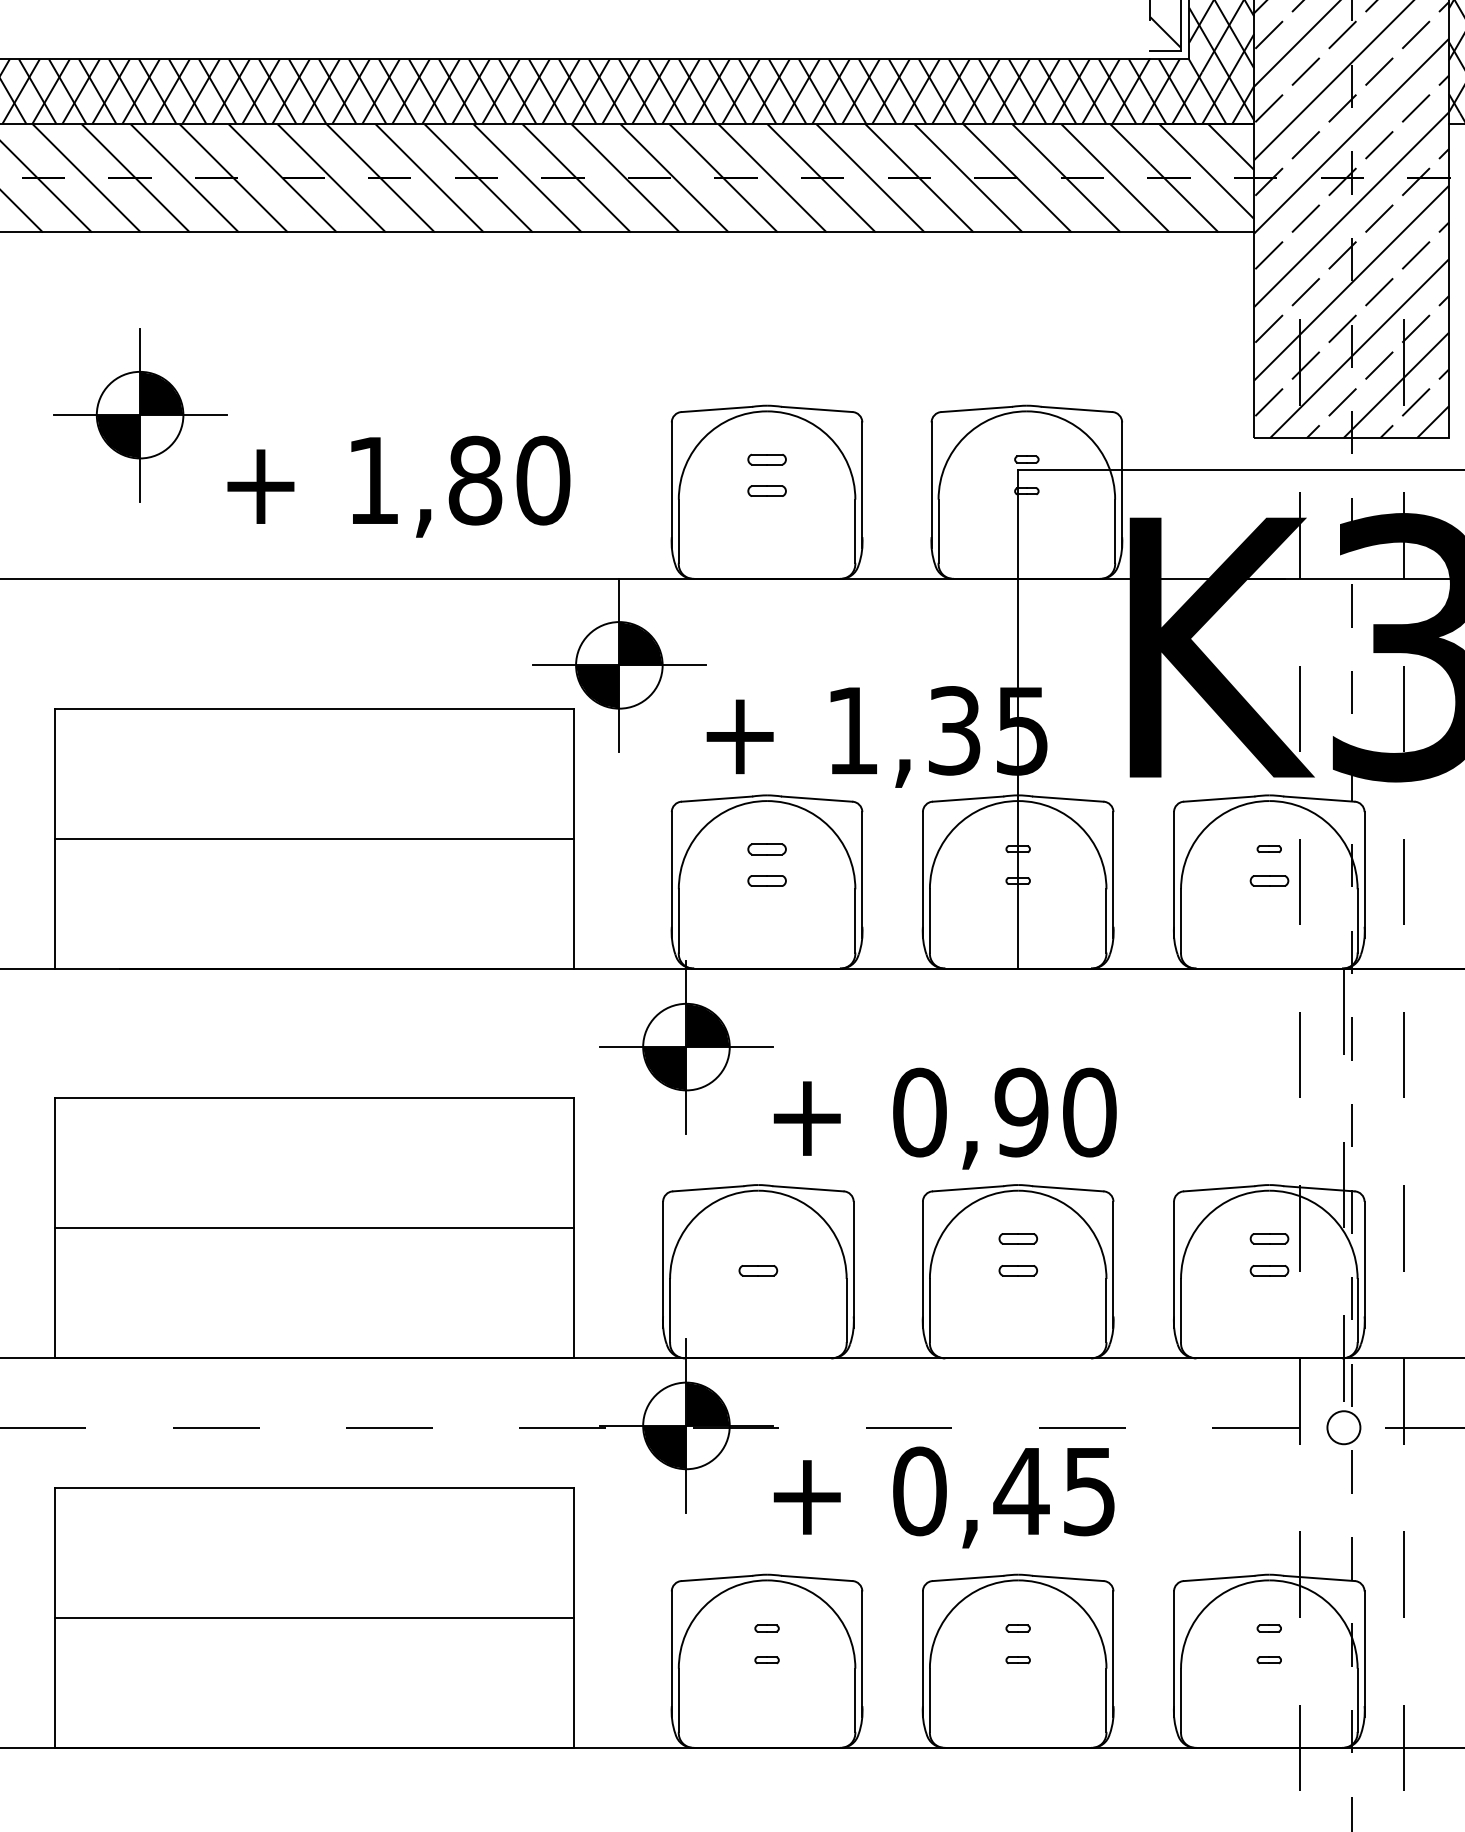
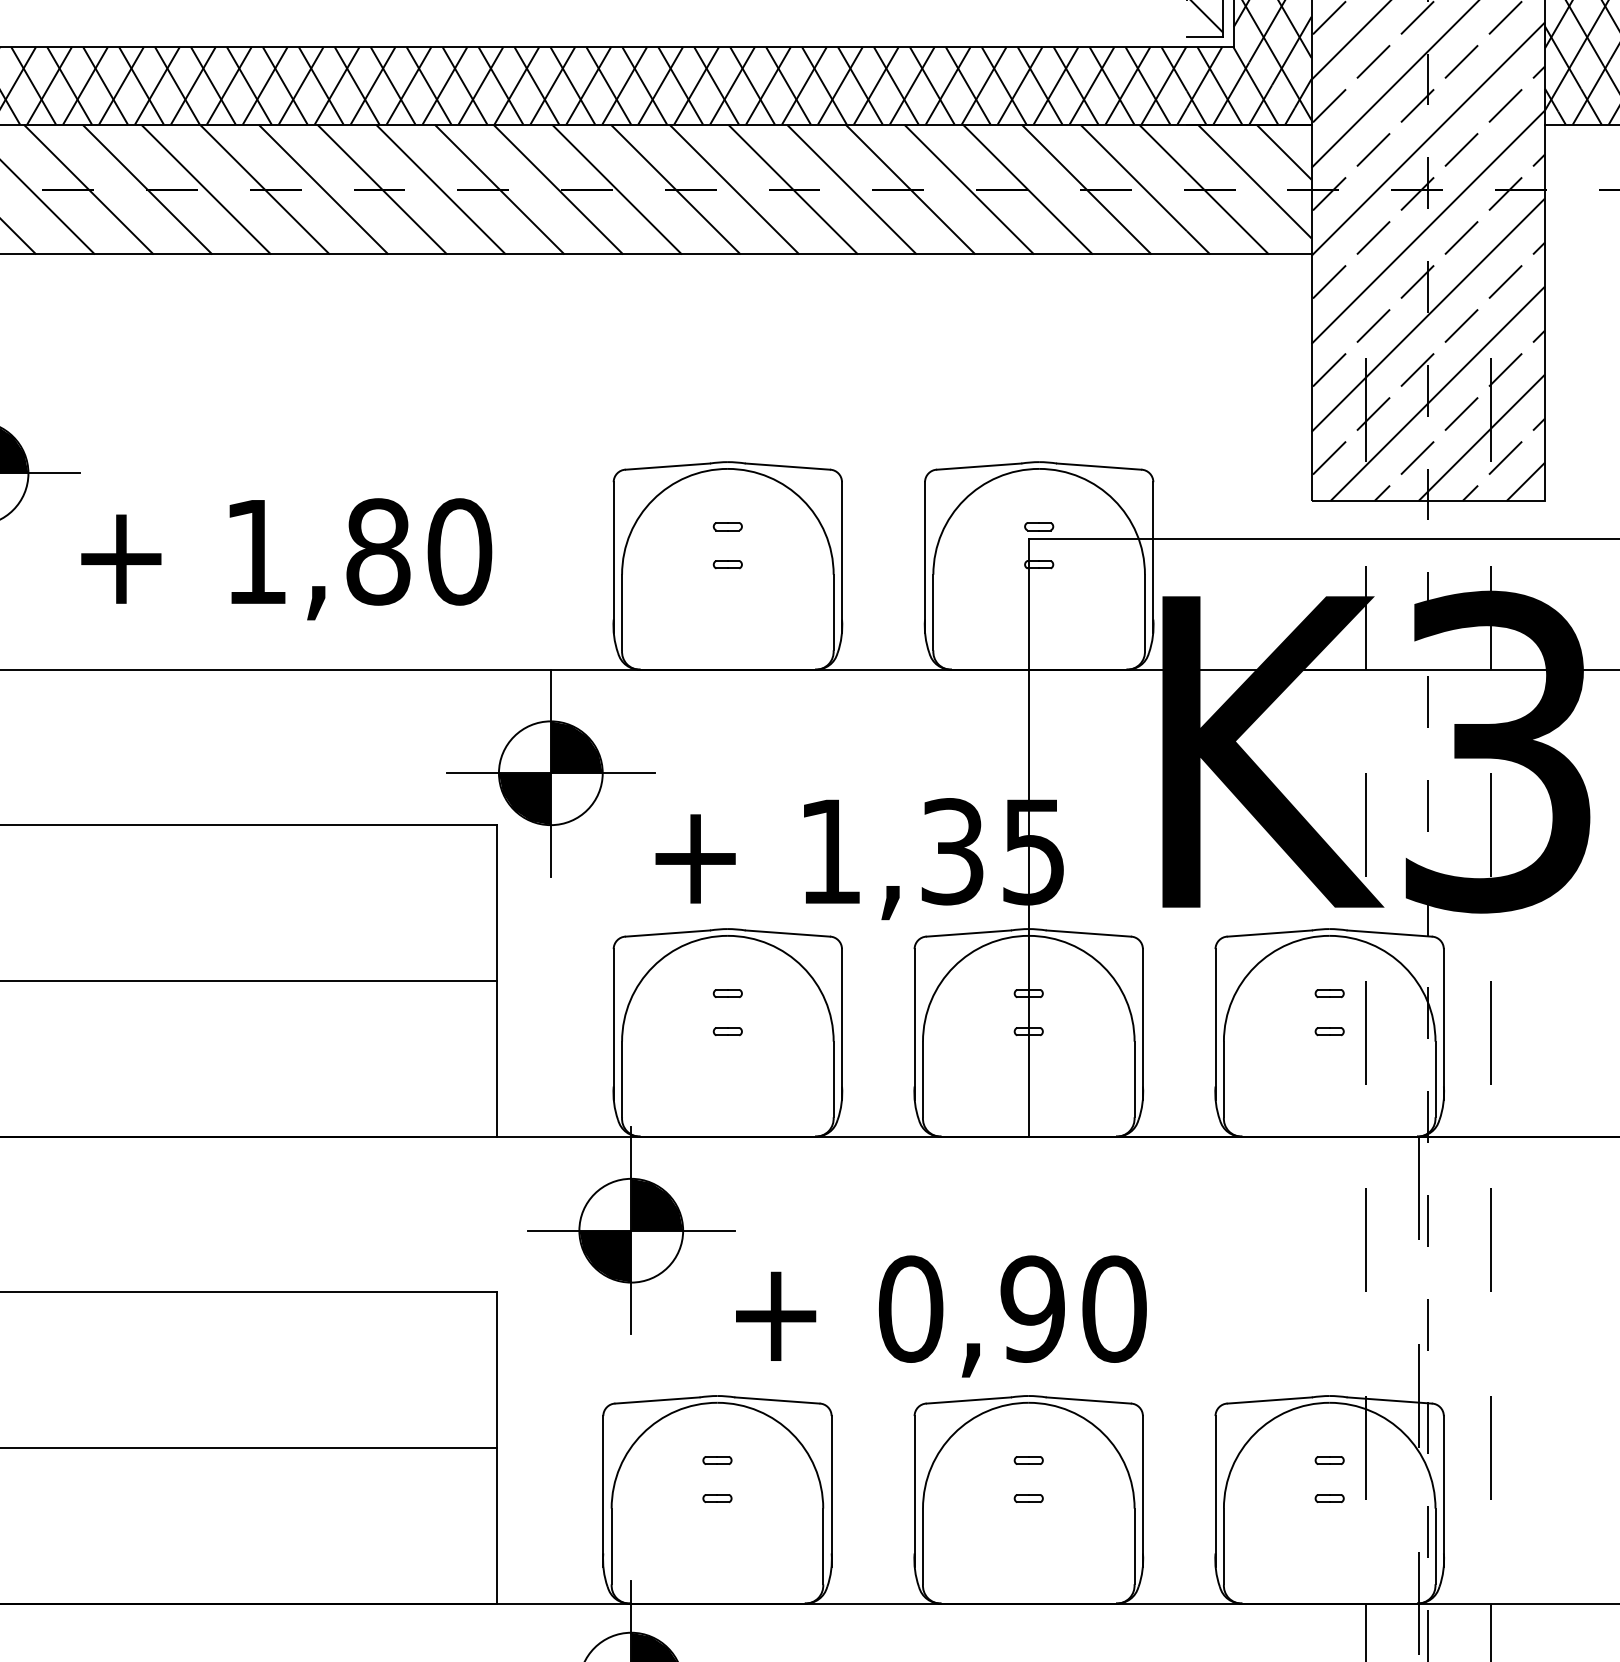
part: (766, 459) -> (727, 526), size x0.62
part: (766, 491) -> (727, 564), size x0.62
part: (766, 848) -> (727, 992), size x0.62
part: (766, 880) -> (727, 1031), size x0.62
part: (1268, 880) -> (1328, 1031), size x0.62
part: (758, 1238) -> (717, 1460), added
part: (1017, 1238) -> (1027, 1460), size x0.62
part: (1268, 1238) -> (1328, 1460), size x0.62
part: (758, 1270) -> (717, 1498), size x0.62
part: (1017, 1270) -> (1027, 1498), size x0.62
part: (1268, 1270) -> (1328, 1498), size x0.62

